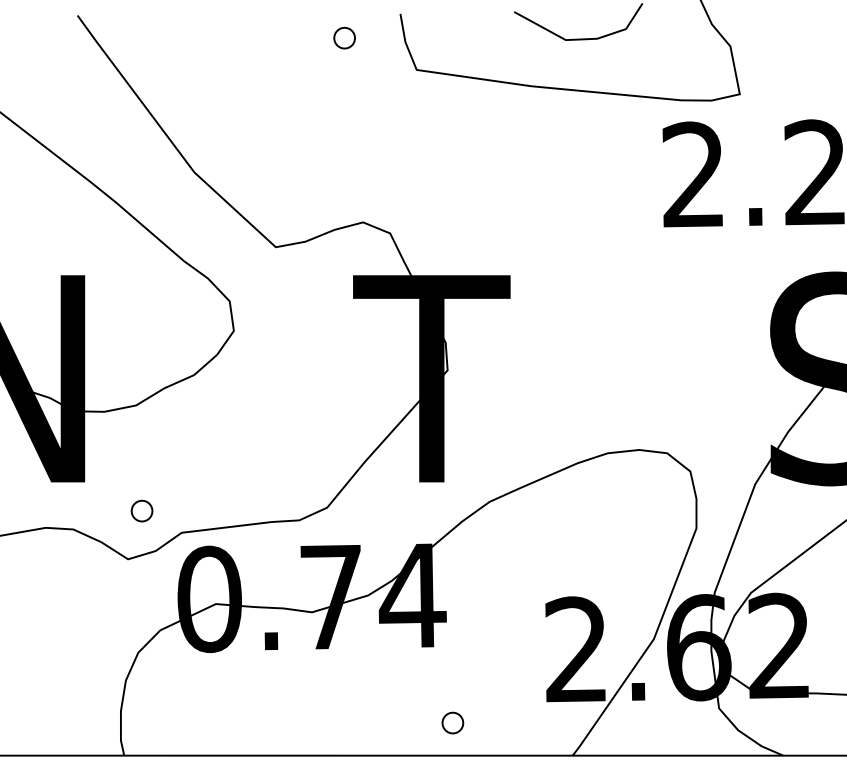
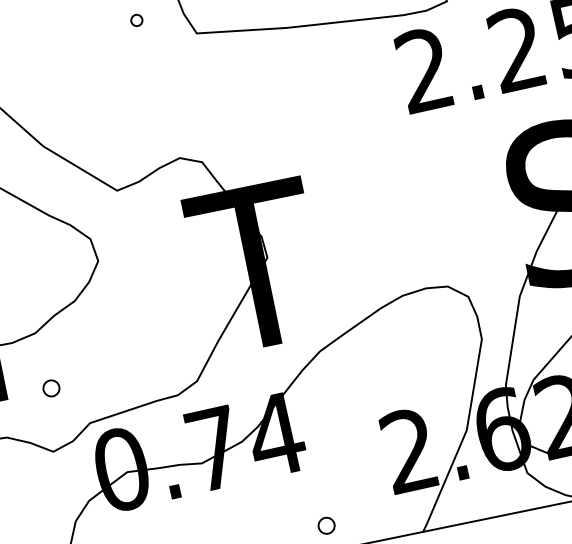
part: (344, 37) -> (136, 20), size x0.7
part: (141, 510) -> (50, 388), moved

